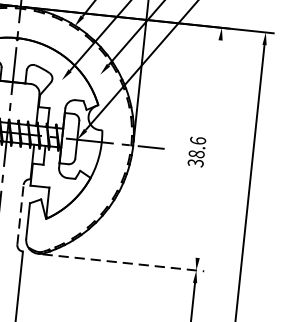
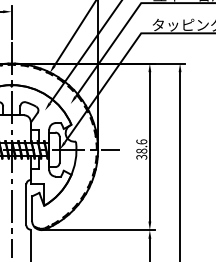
line: (208, 148) -> (149, 146), added
line: (20, 214) -> (26, 204), dashed -> solid
line: (124, 263) -> (100, 230), dashed -> solid

